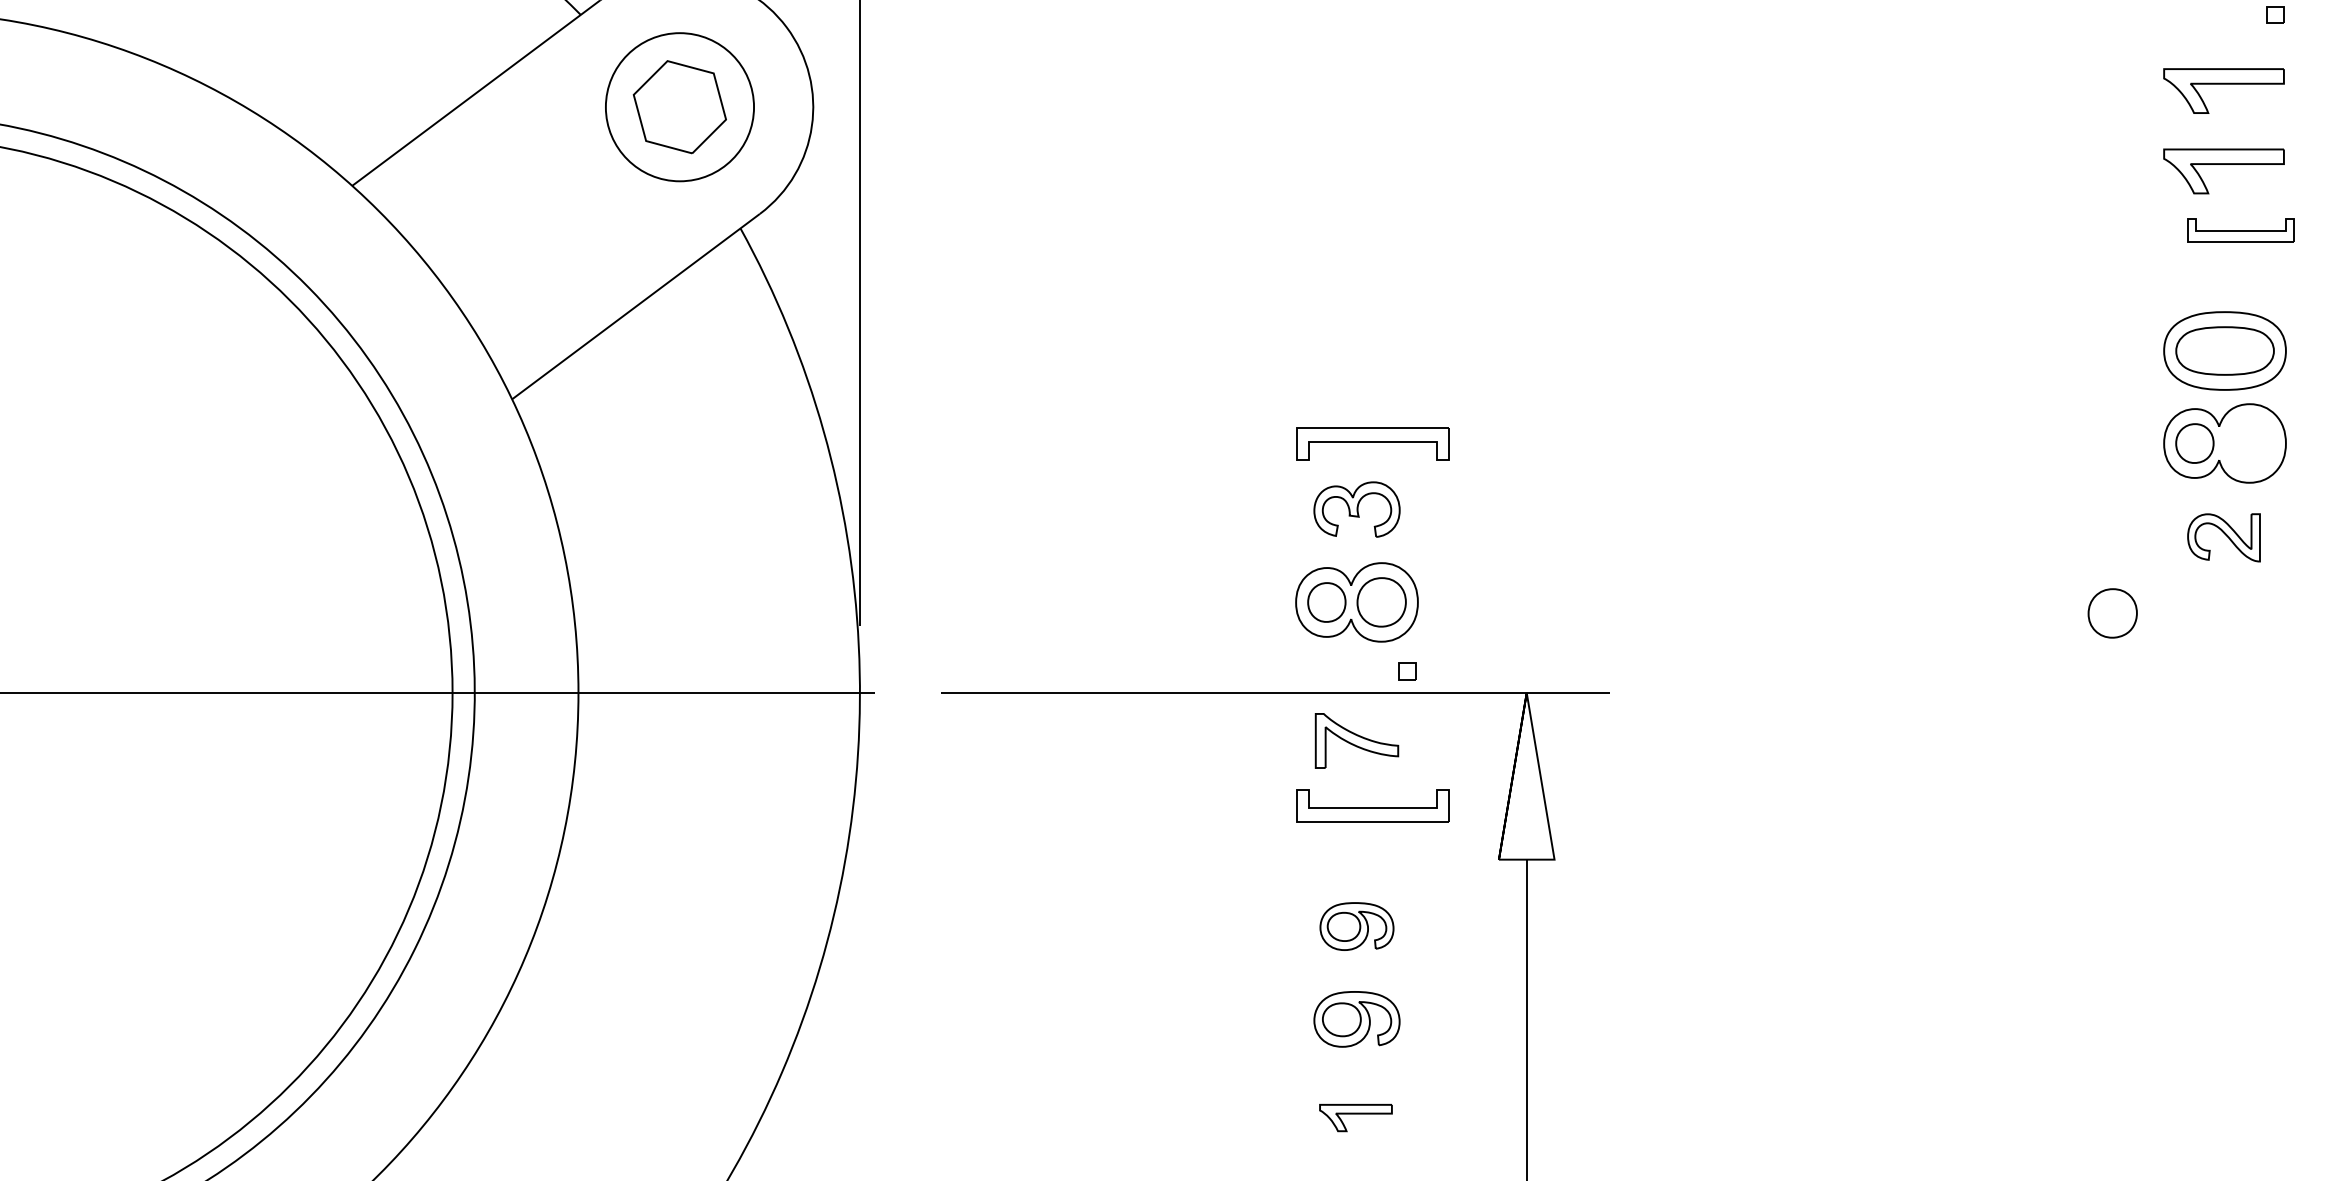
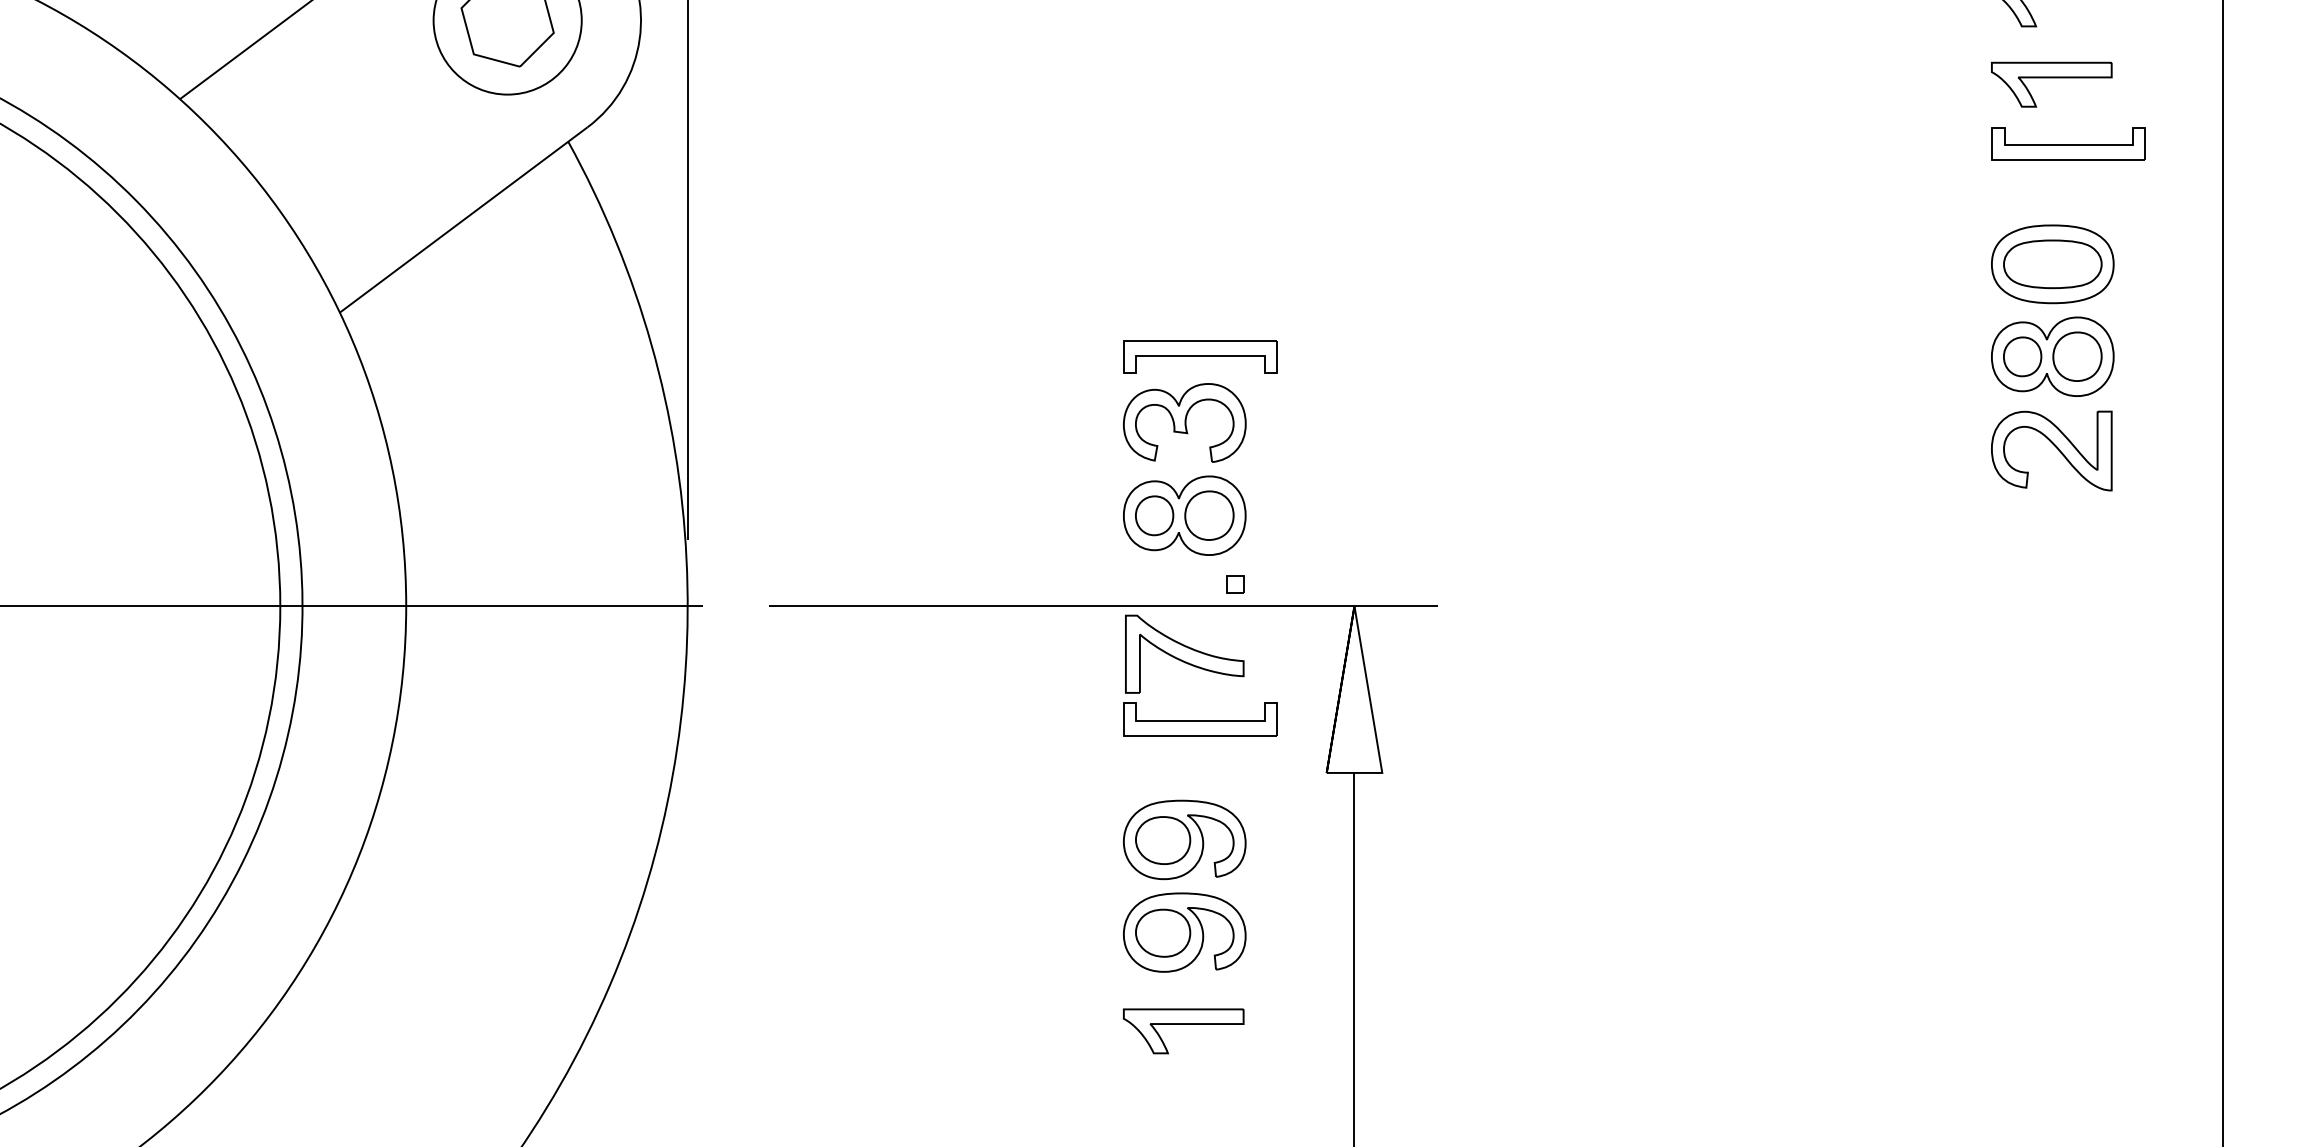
part: (2240, 230) -> (2068, 143), size x1.43
part: (1356, 509) -> (1184, 422), size x1.43
part: (2223, 537) -> (2051, 450), size x1.67
part: (2112, 613) -> (2077, 356), moved
part: (1356, 740) -> (1184, 653), size x1.43
part: (1356, 926) -> (1184, 839), size x1.67
part: (1356, 1019) -> (1184, 932), size x1.43
part: (1355, 1117) -> (1183, 1030), size x1.67

